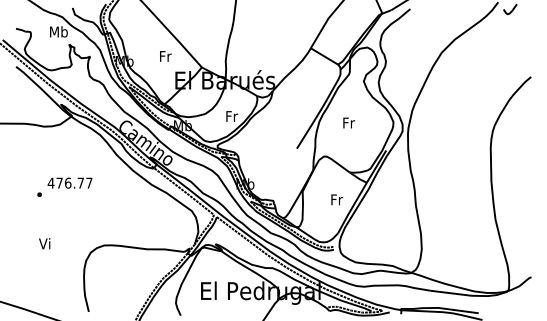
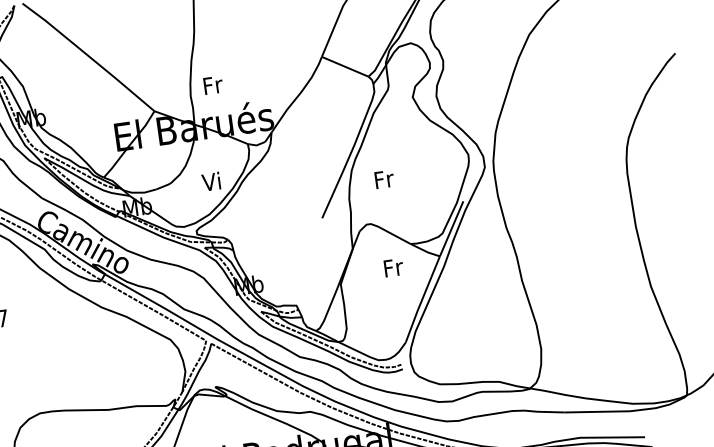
text: (165, 56) -> (212, 85), moved
text: (231, 115) -> (211, 180), Fr -> Vi
text: (348, 122) -> (383, 178), moved
text: (337, 199) -> (394, 267), moved

